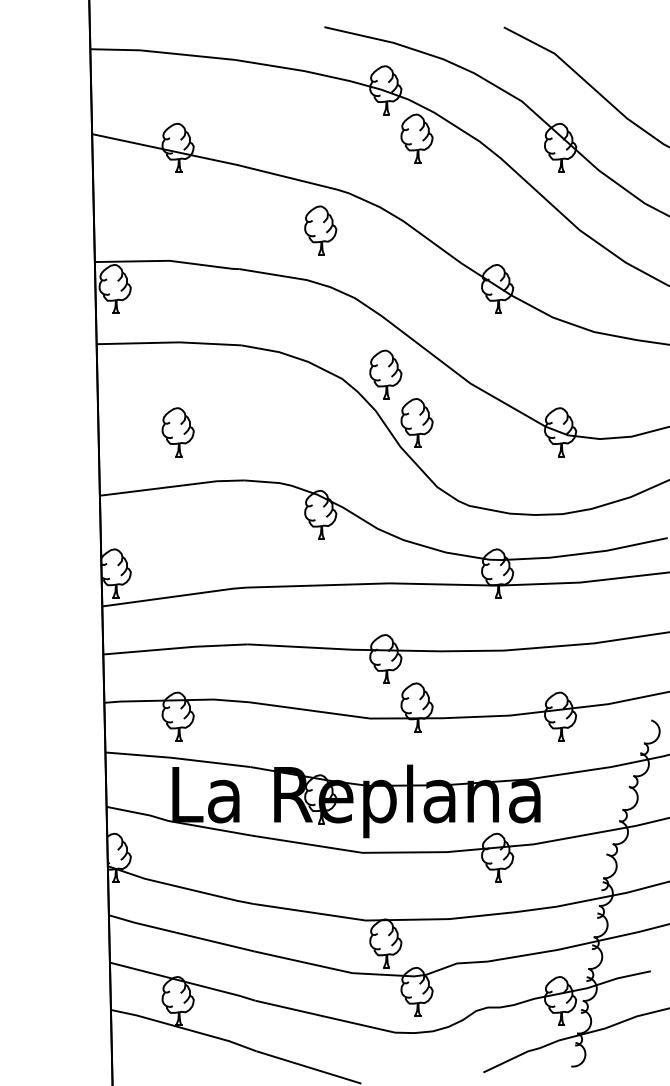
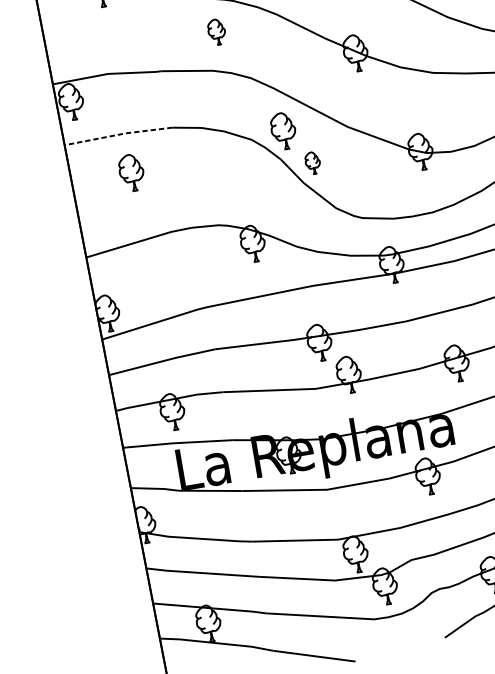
part: (320, 230) -> (216, 32), size x0.7
line: (169, 342) -> (118, 134), solid -> dashed
part: (416, 422) -> (312, 162), size x0.6
part: (177, 432) -> (131, 173), moved

